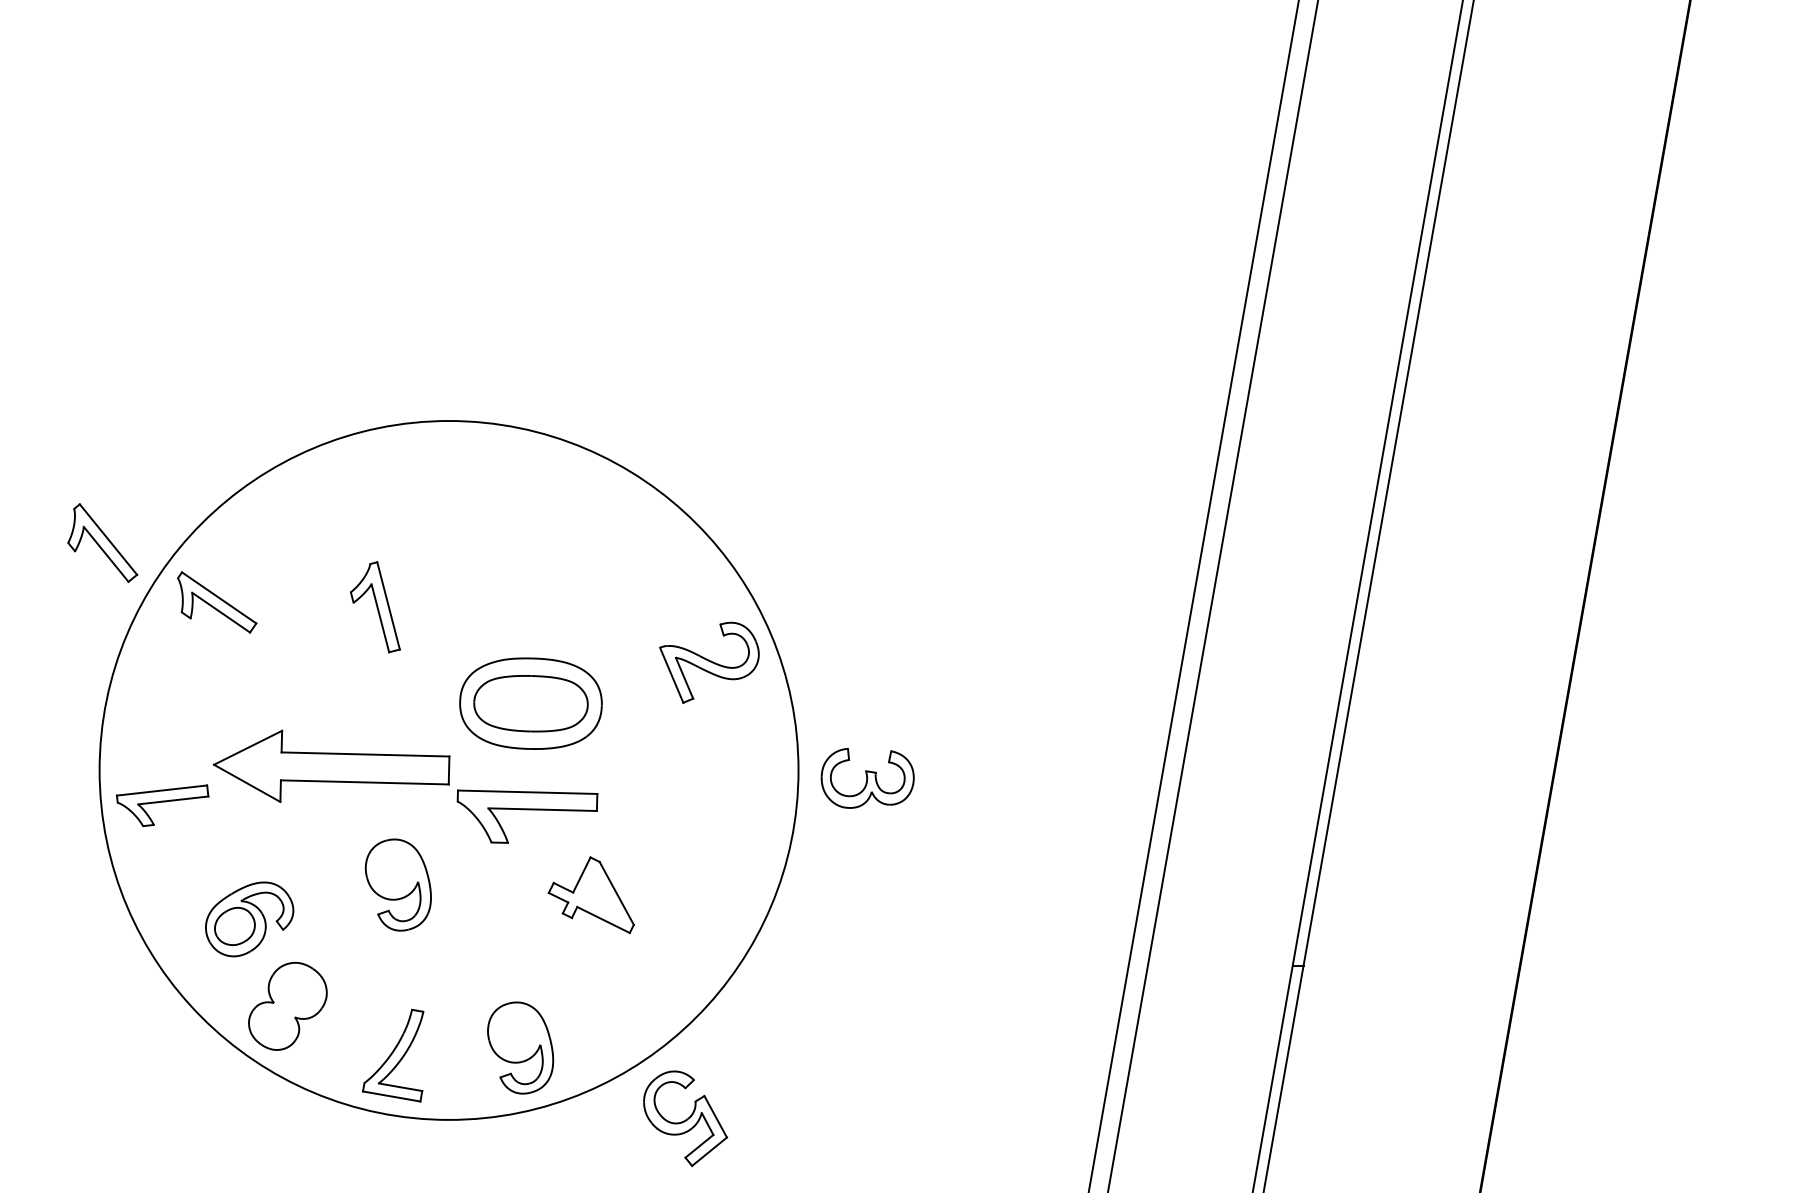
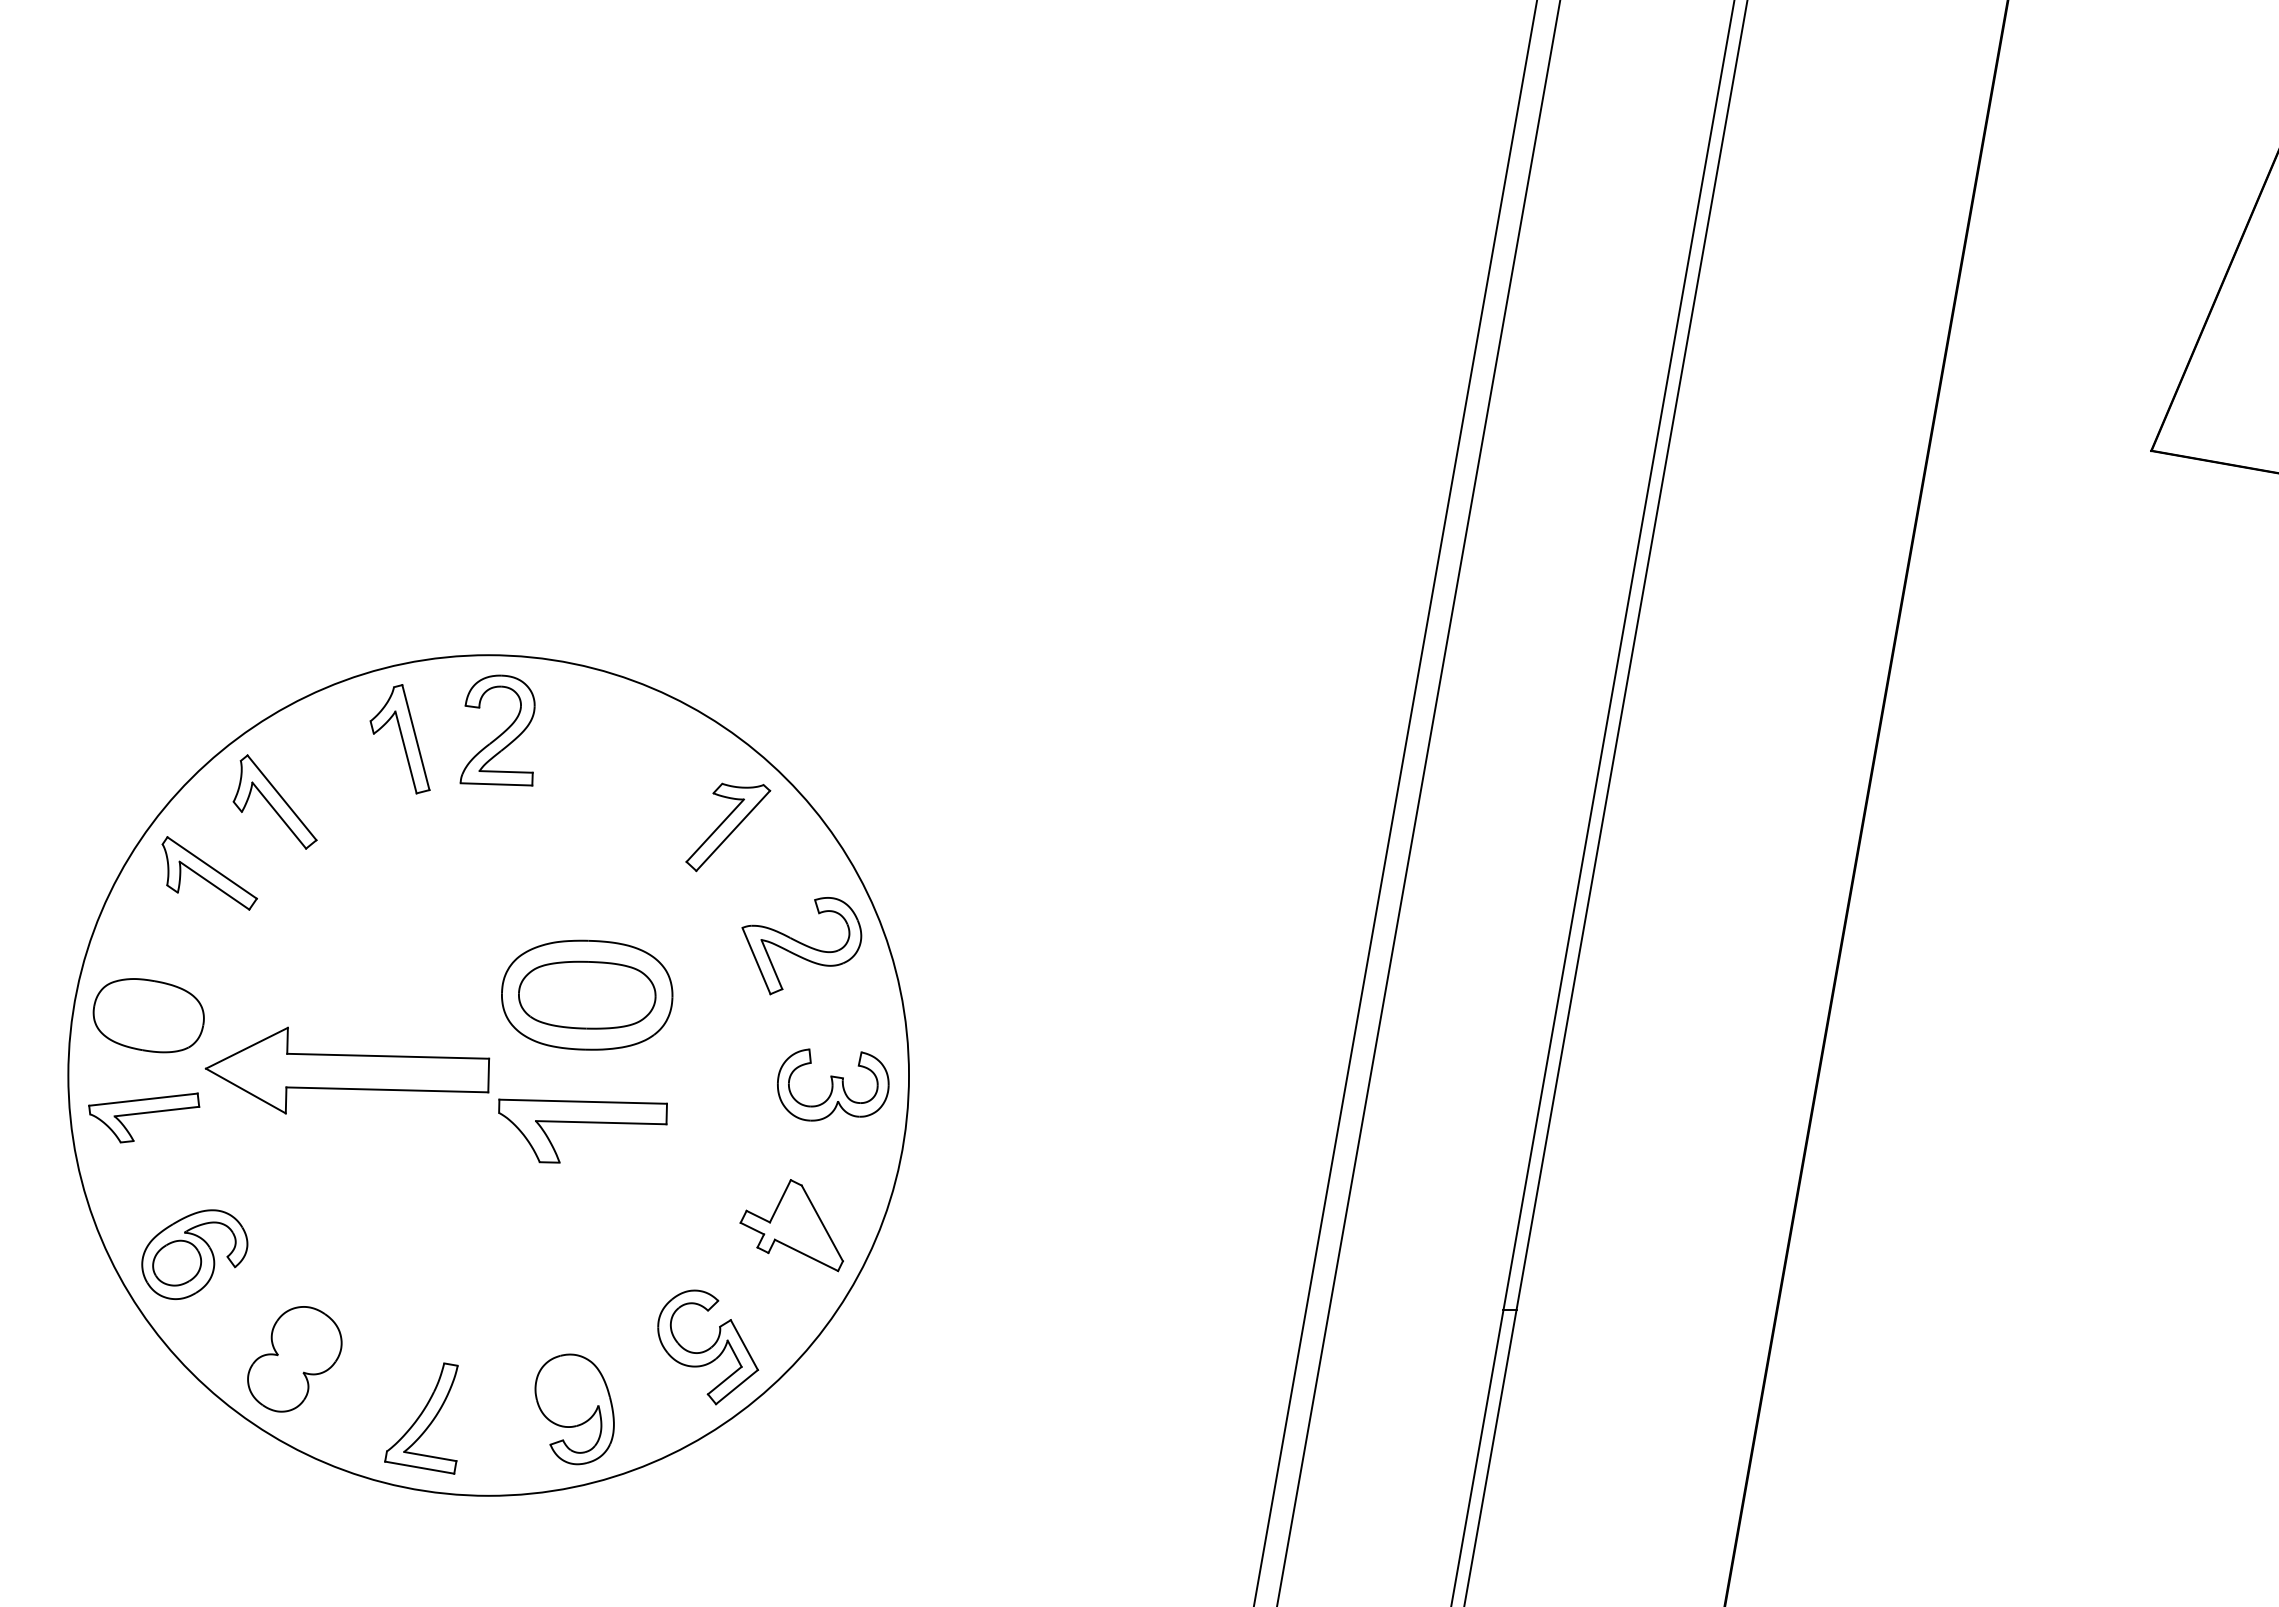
part: (456, 483) -> (497, 730), added
part: (102, 542) -> (274, 801), moved
part: (648, 564) -> (728, 827), added
part: (374, 607) -> (399, 739), moved
part: (166, 720) -> (148, 1015), added
part: (867, 777) -> (833, 1084), moved
part: (398, 885) -> (427, 1213), removed
part: (591, 895) -> (791, 1225), moved
part: (249, 919) -> (194, 1254), moved
part: (685, 1118) -> (708, 1347), moved

